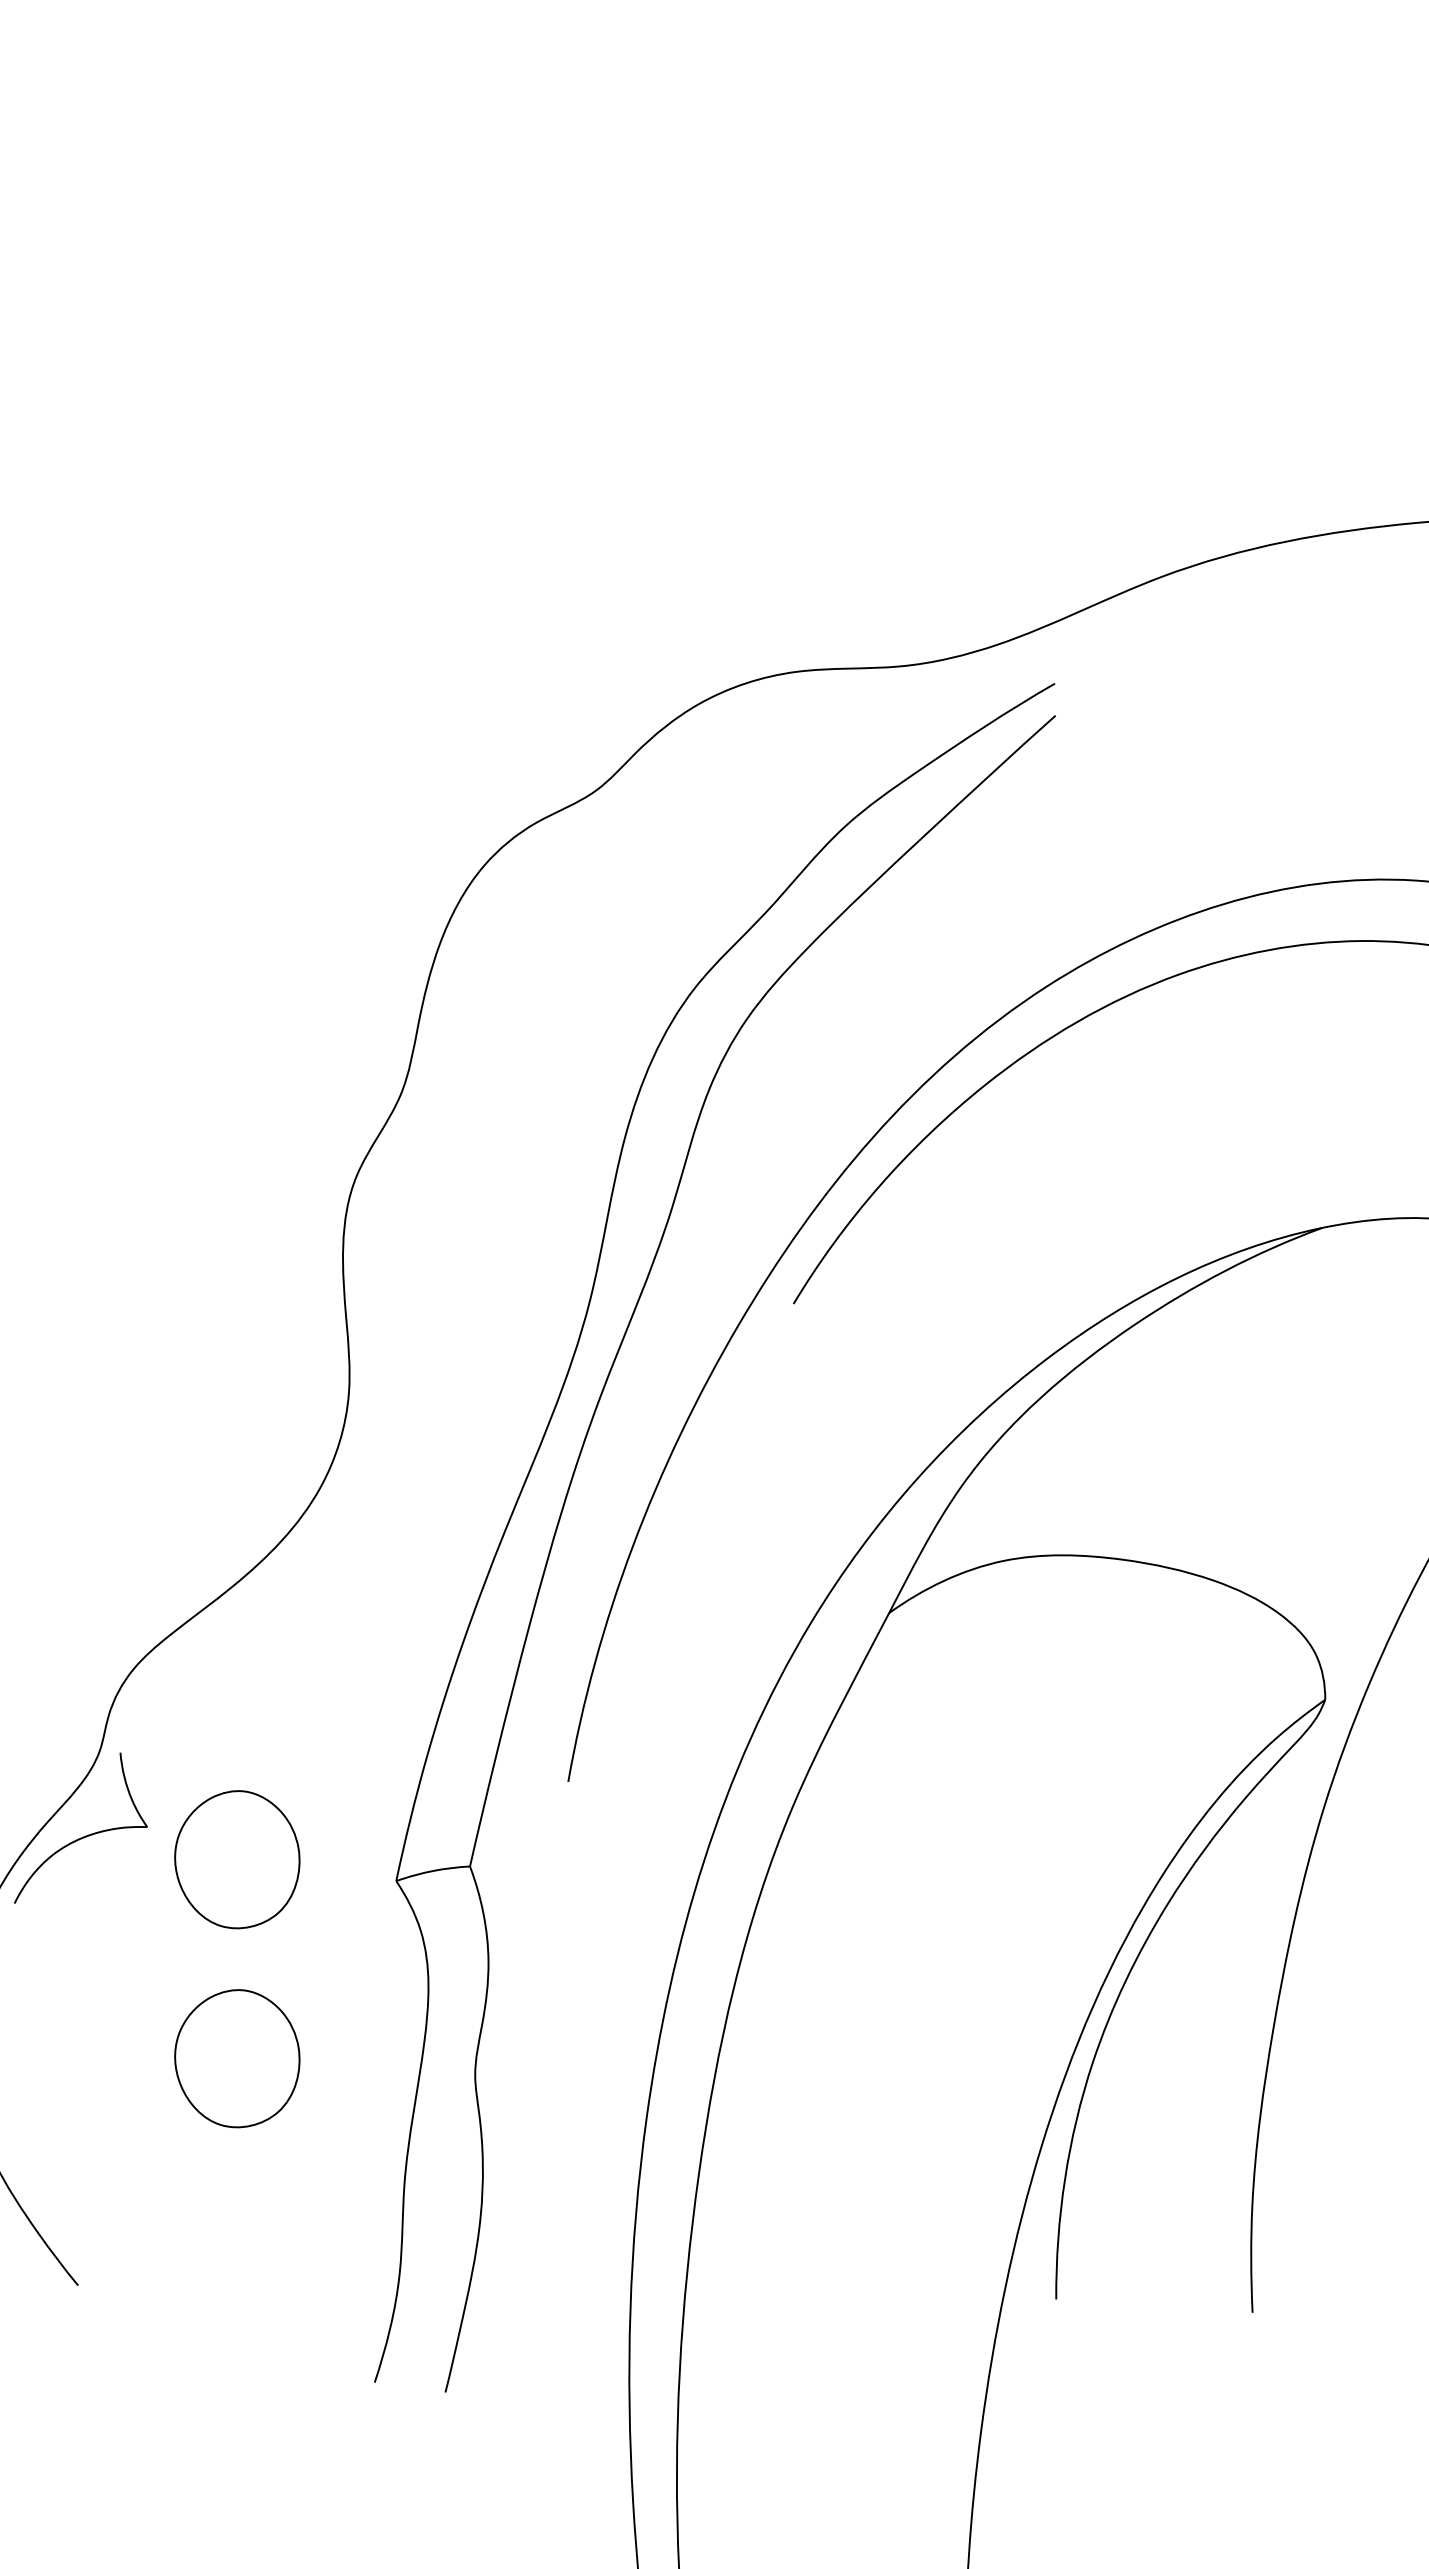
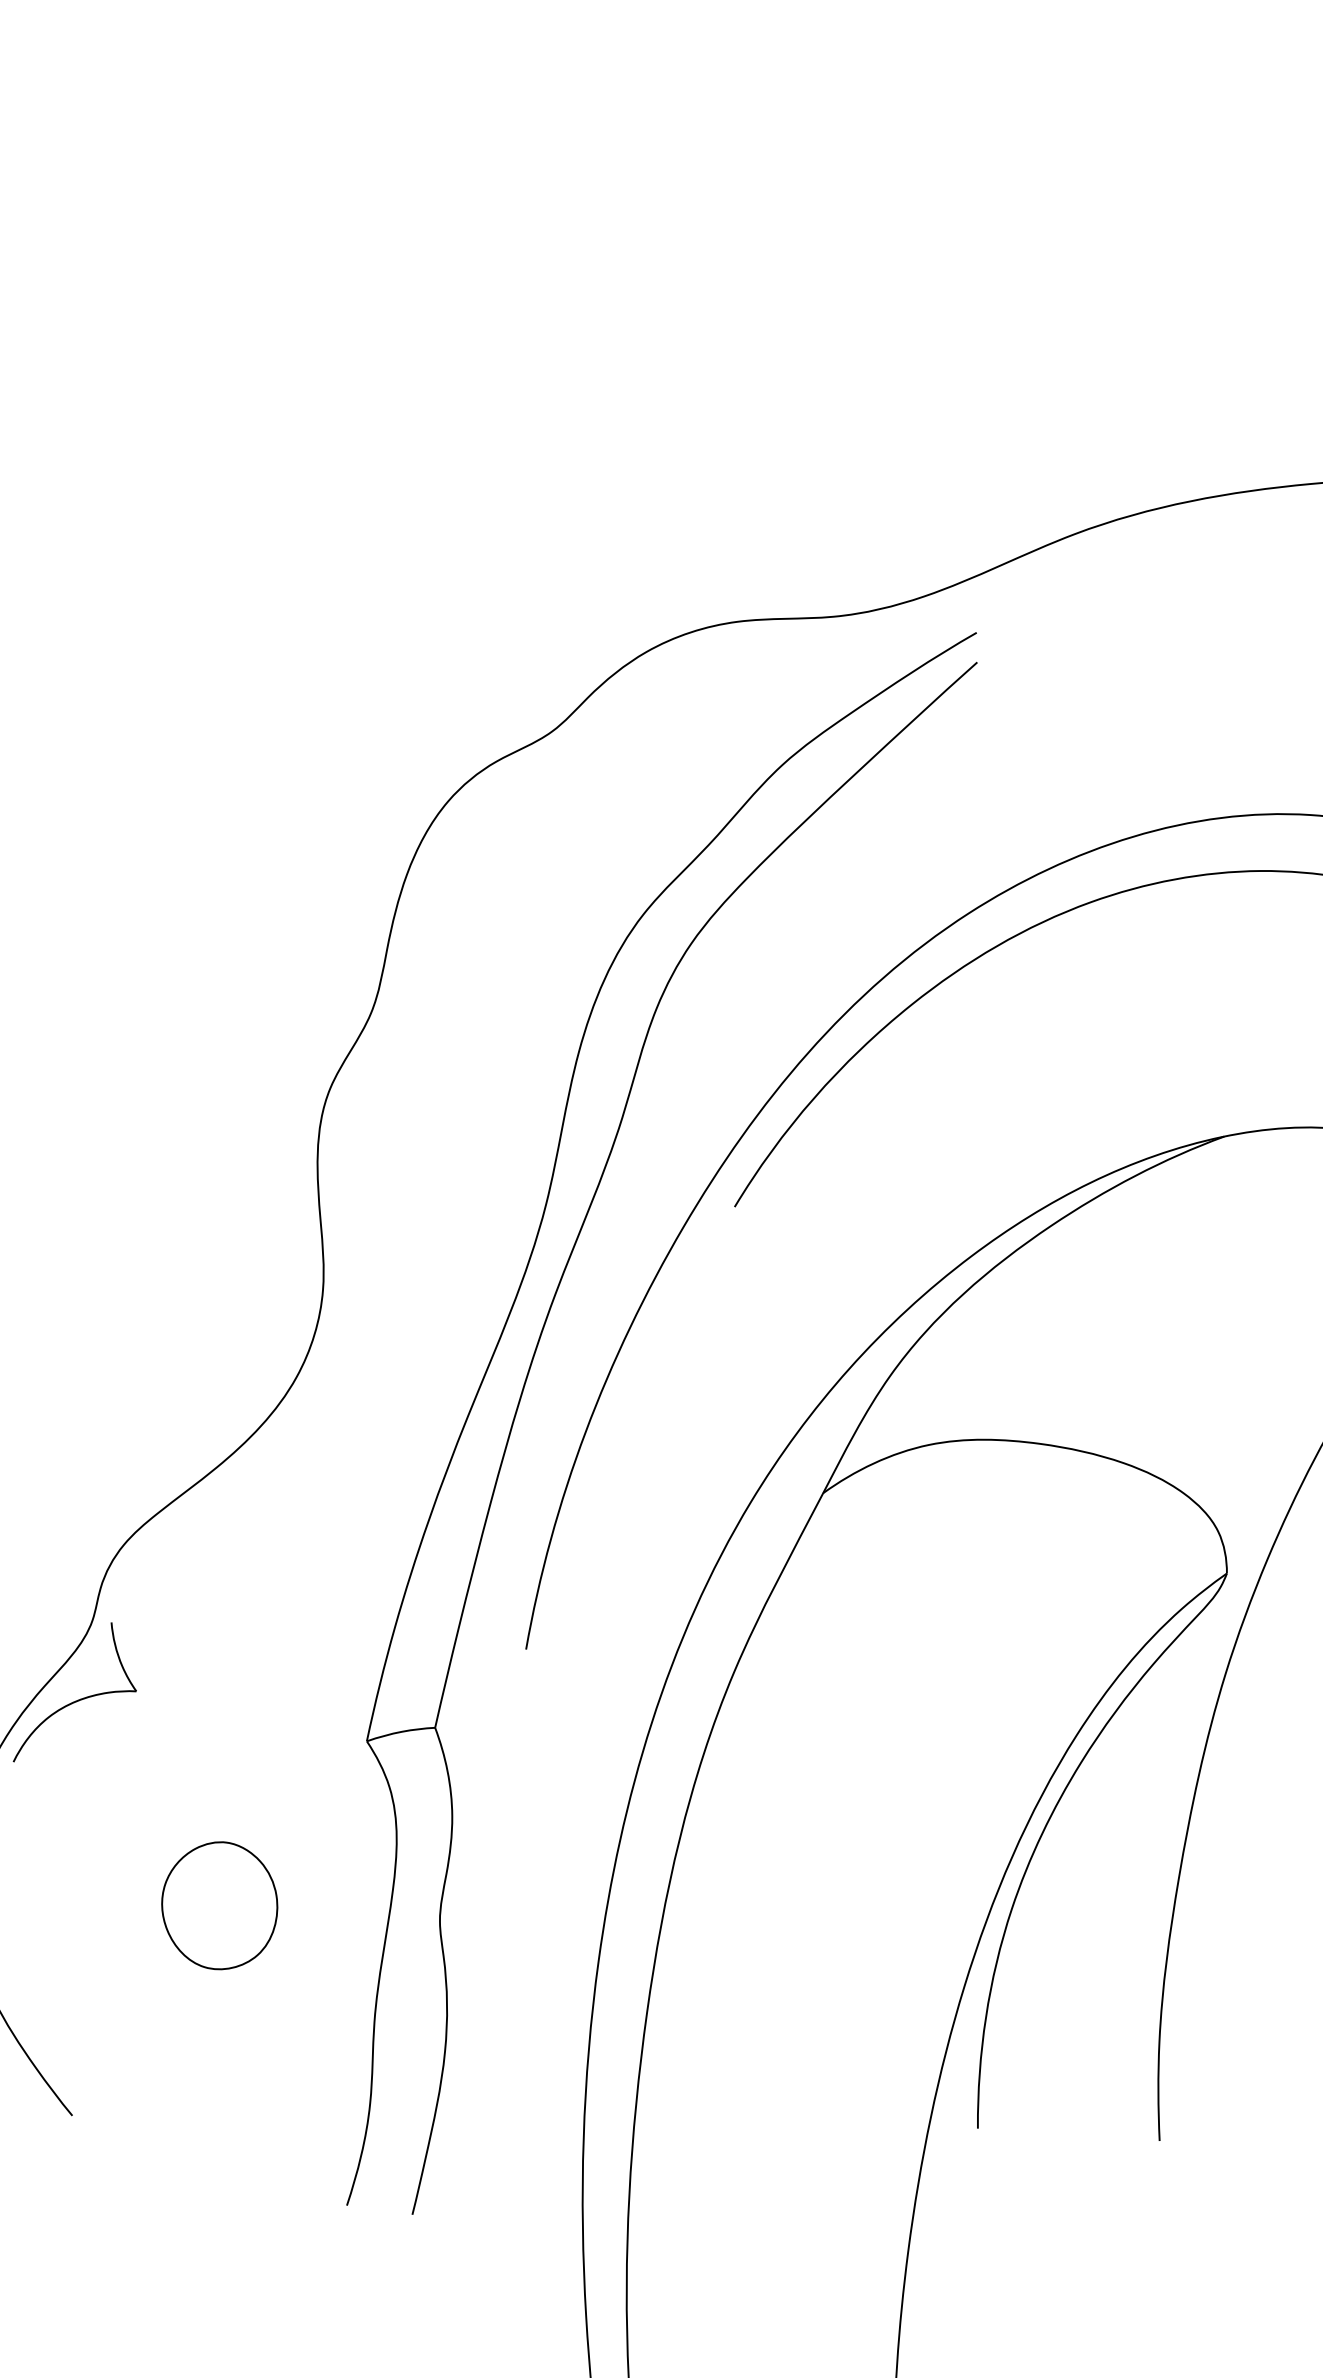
part: (237, 1859) -> (219, 1721), removed

